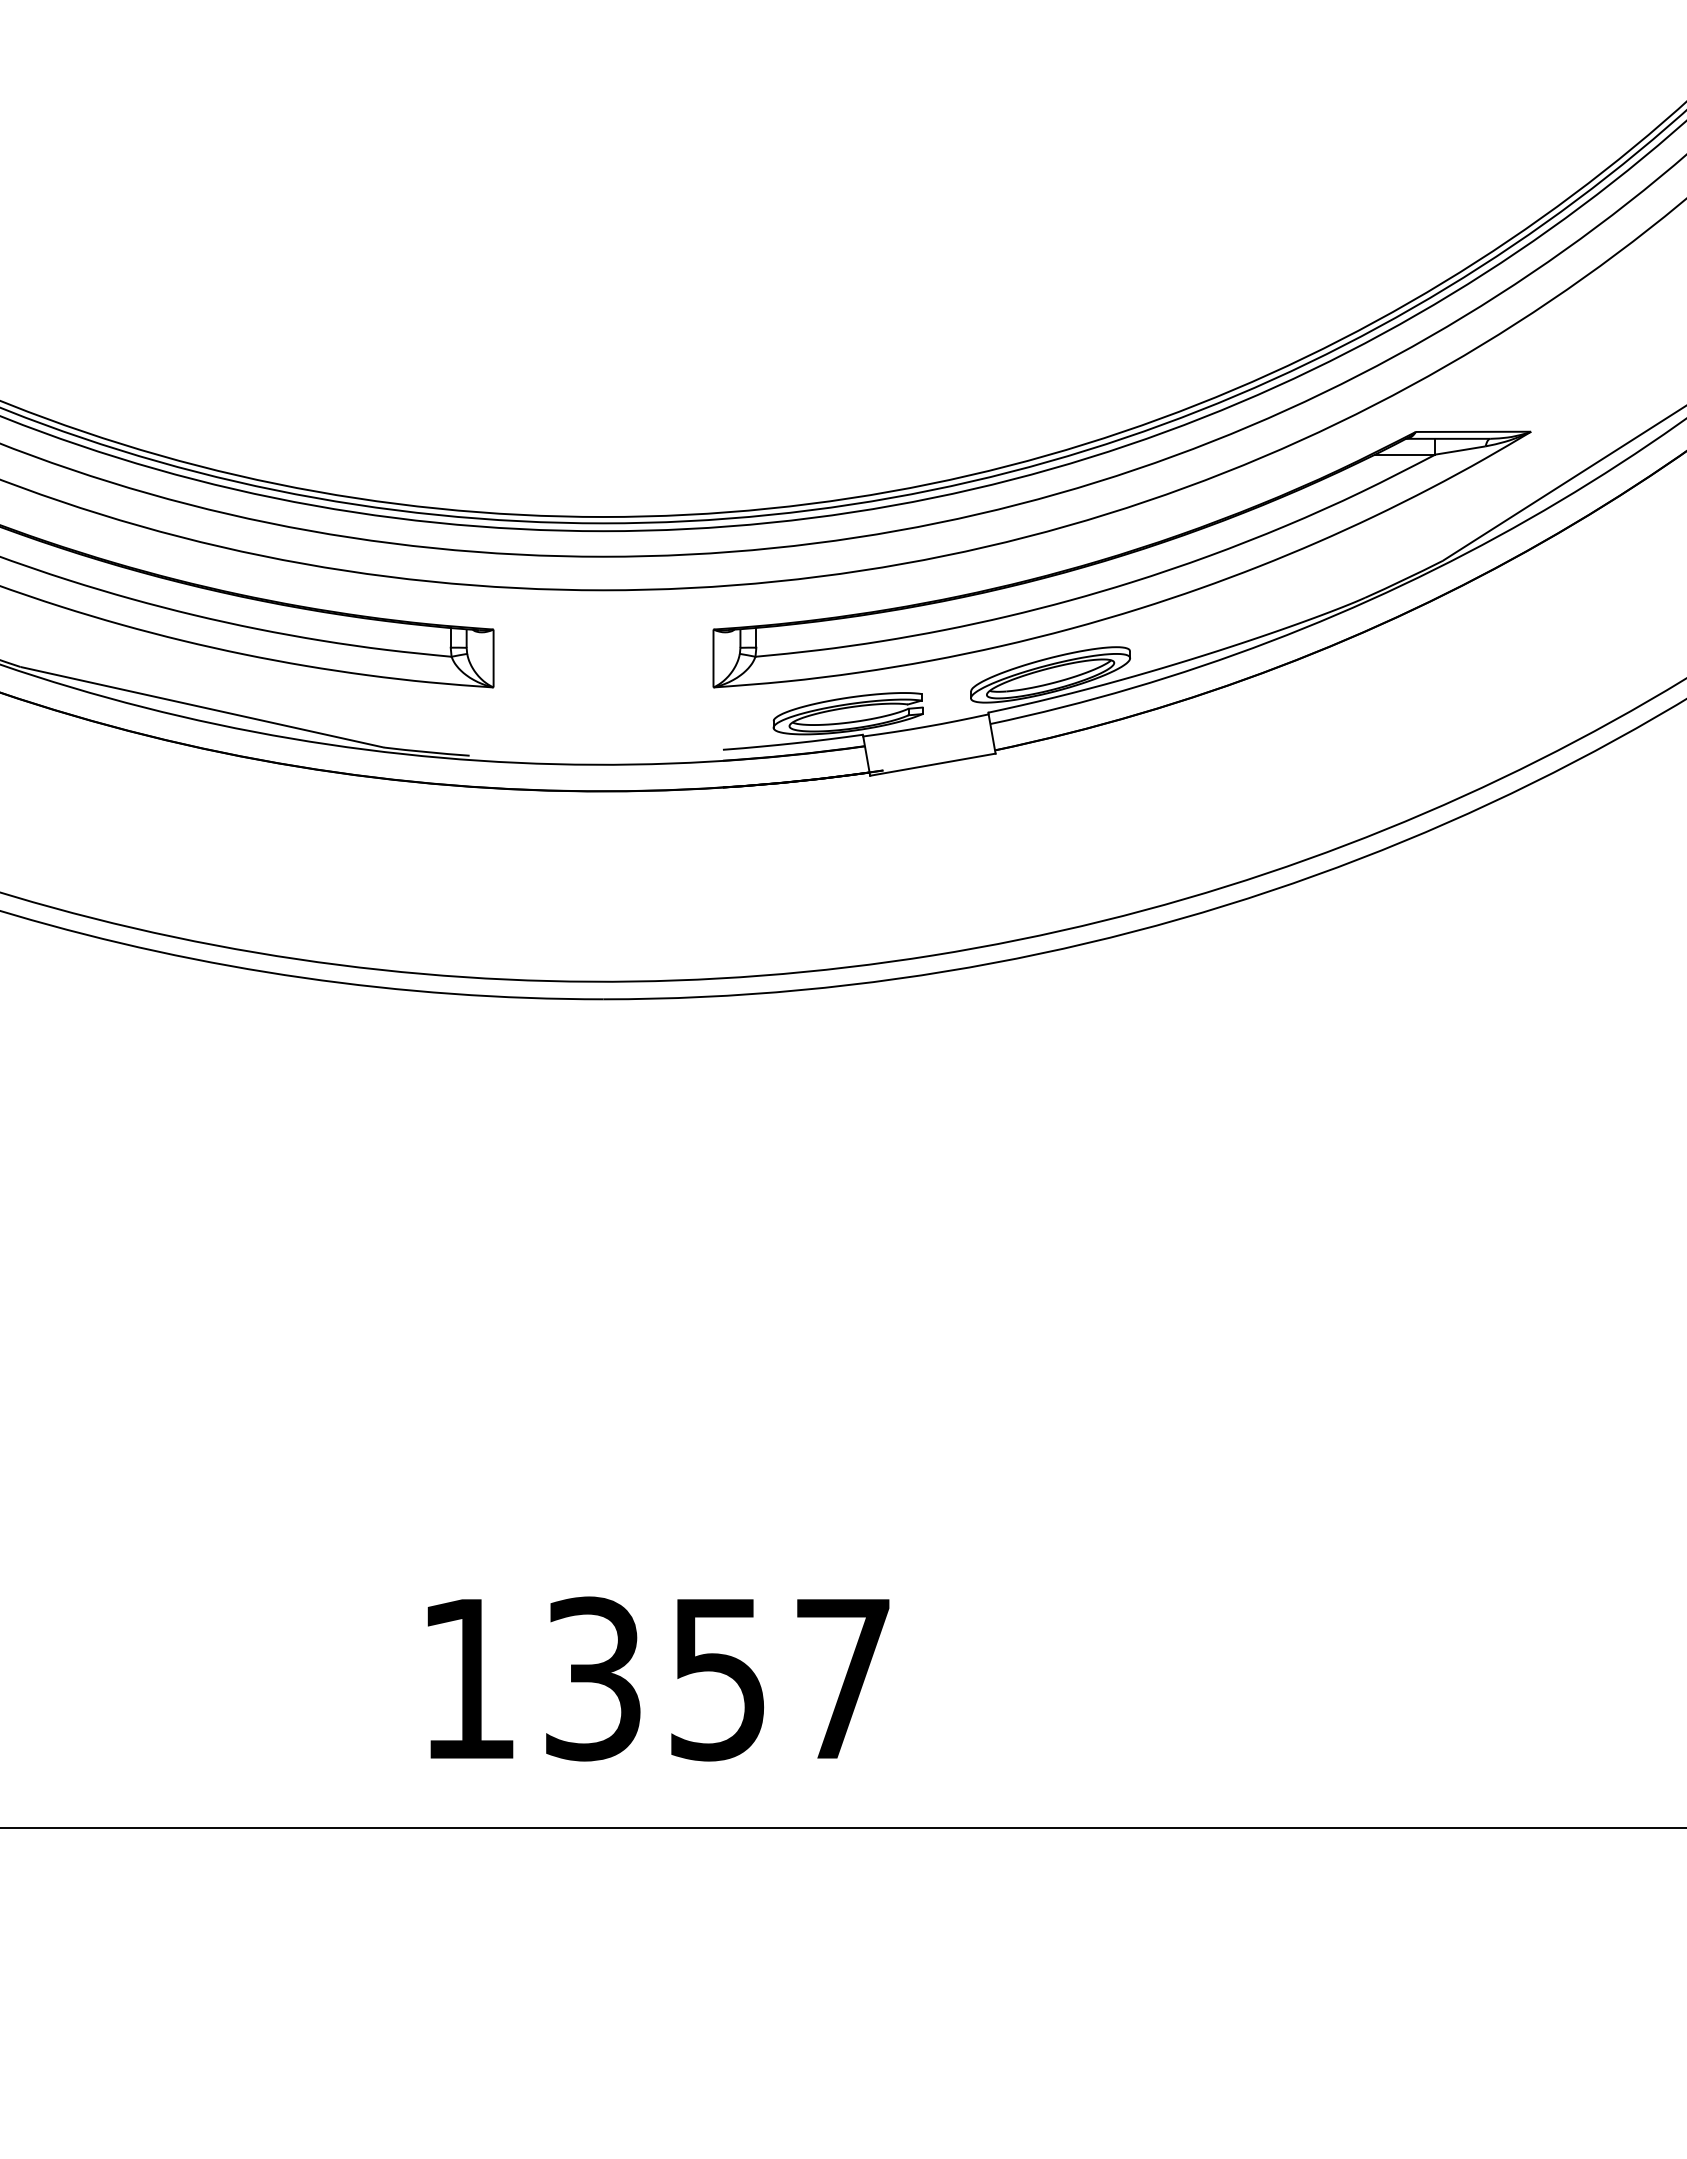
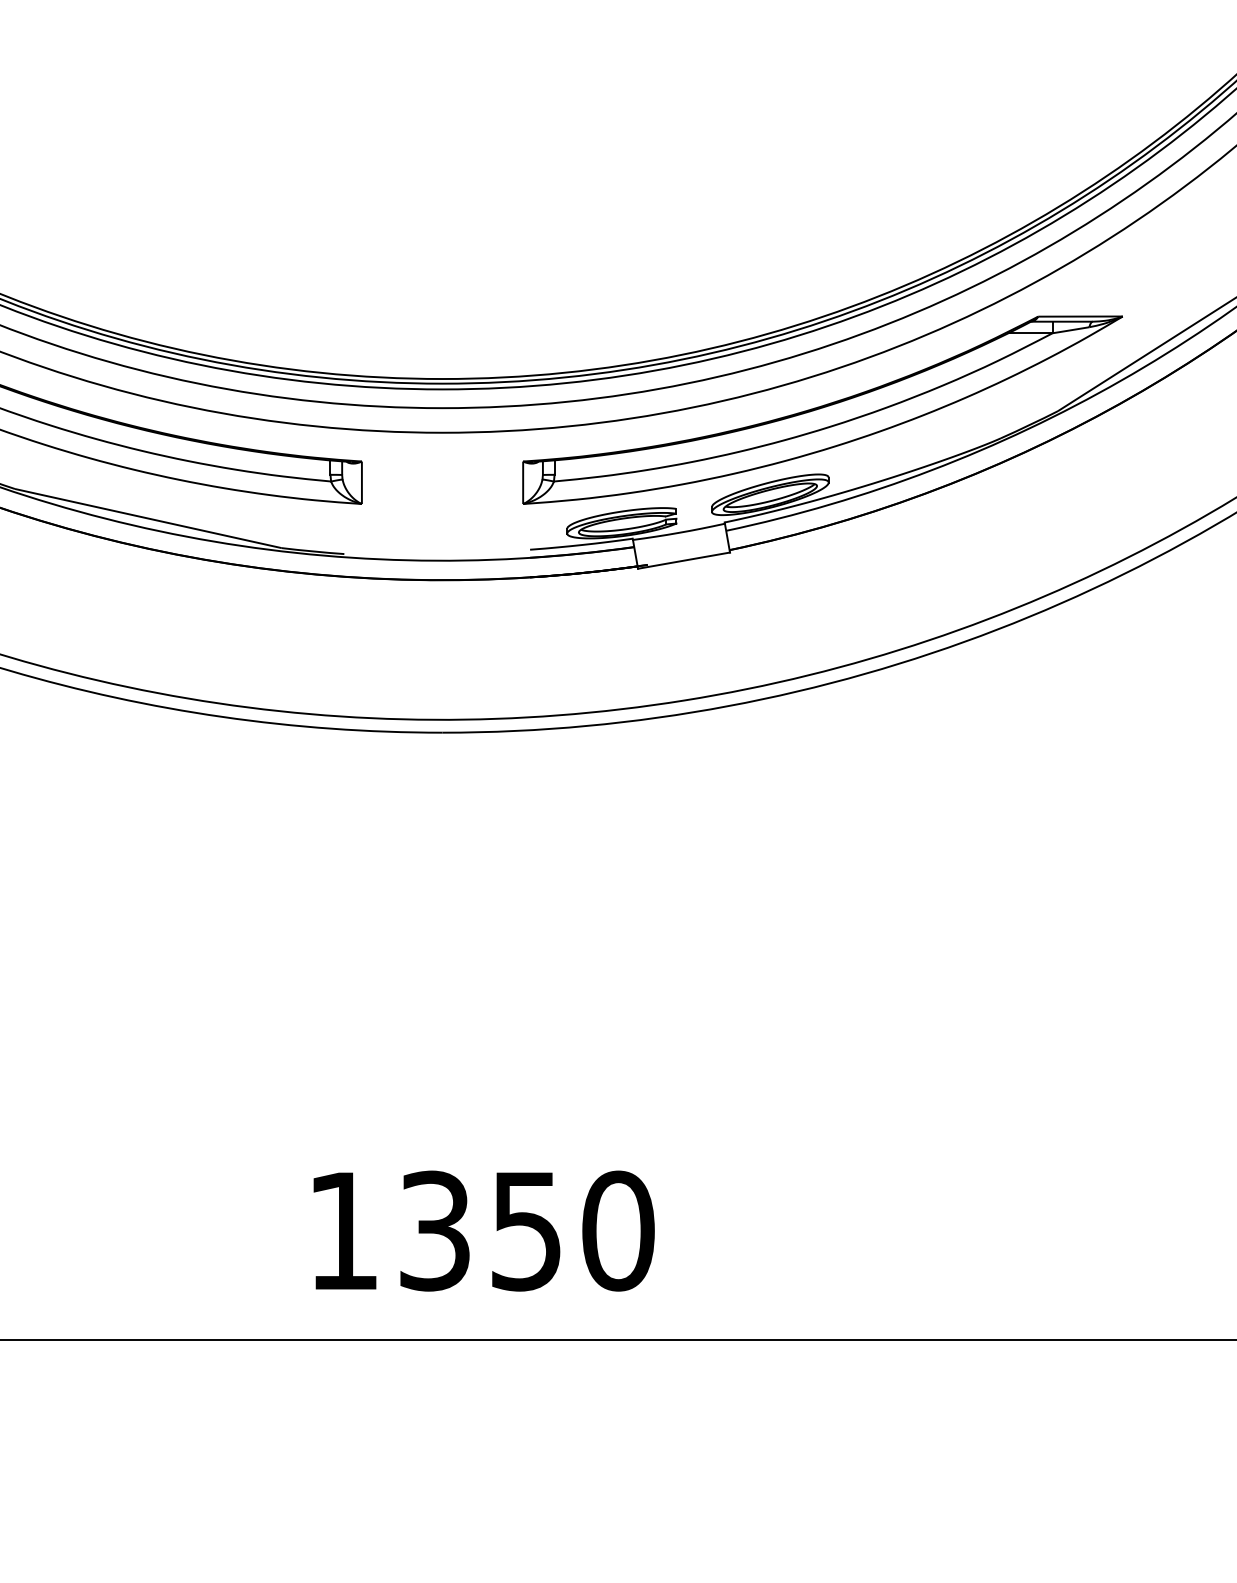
text: (843, 1678) -> (618, 1230), 1357 -> 1350

